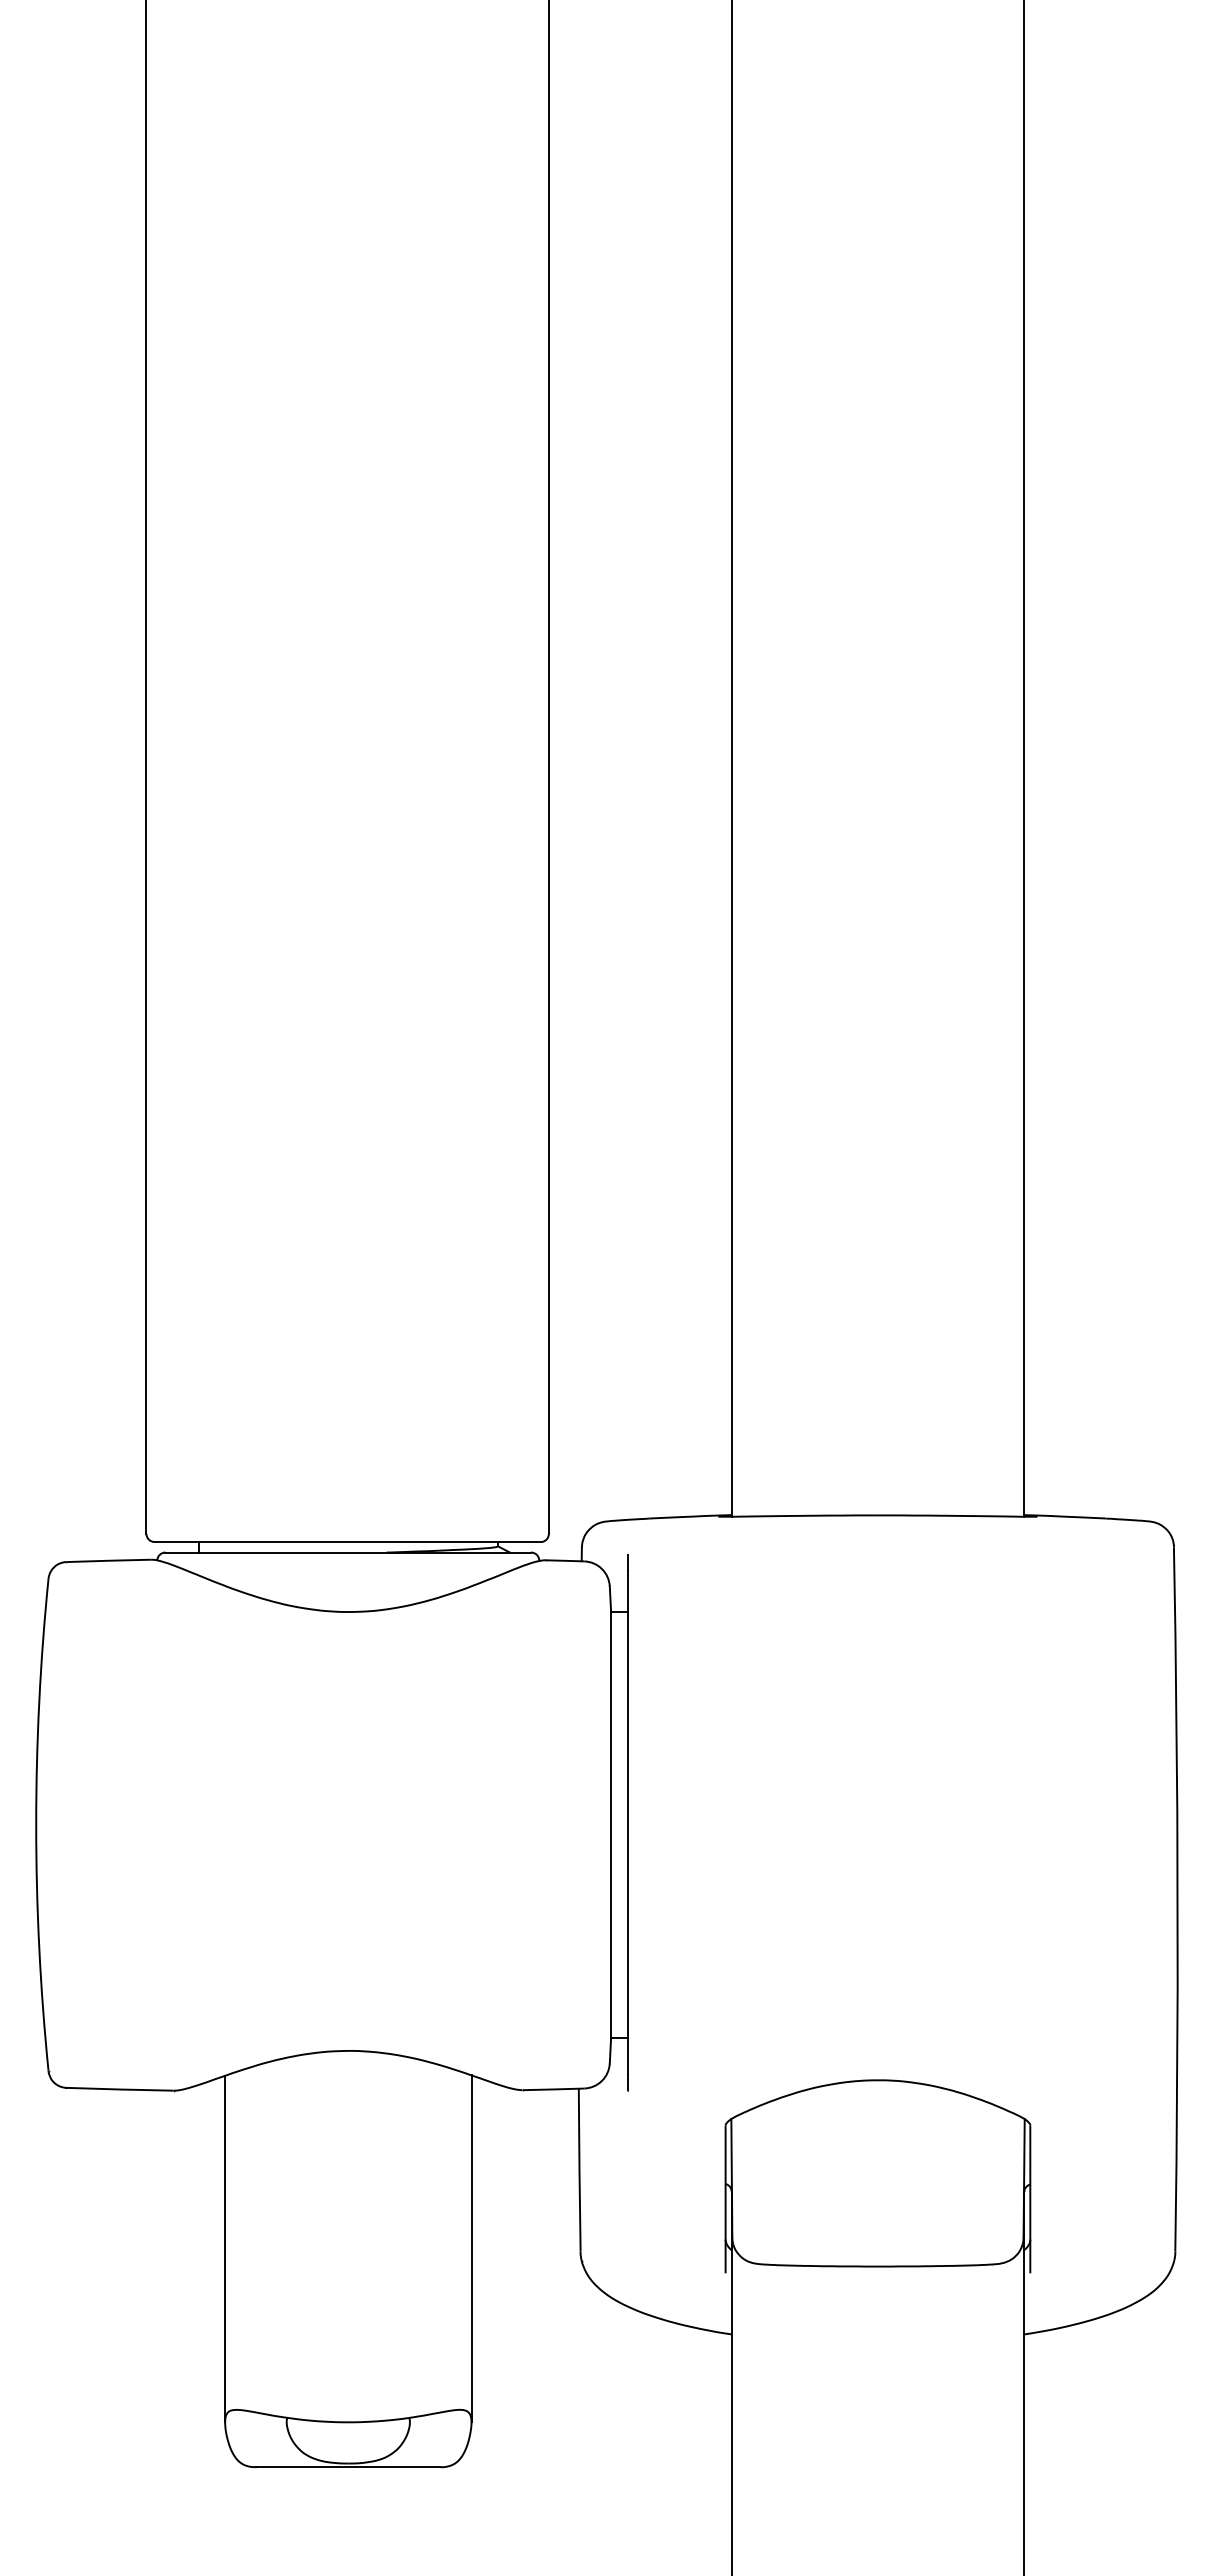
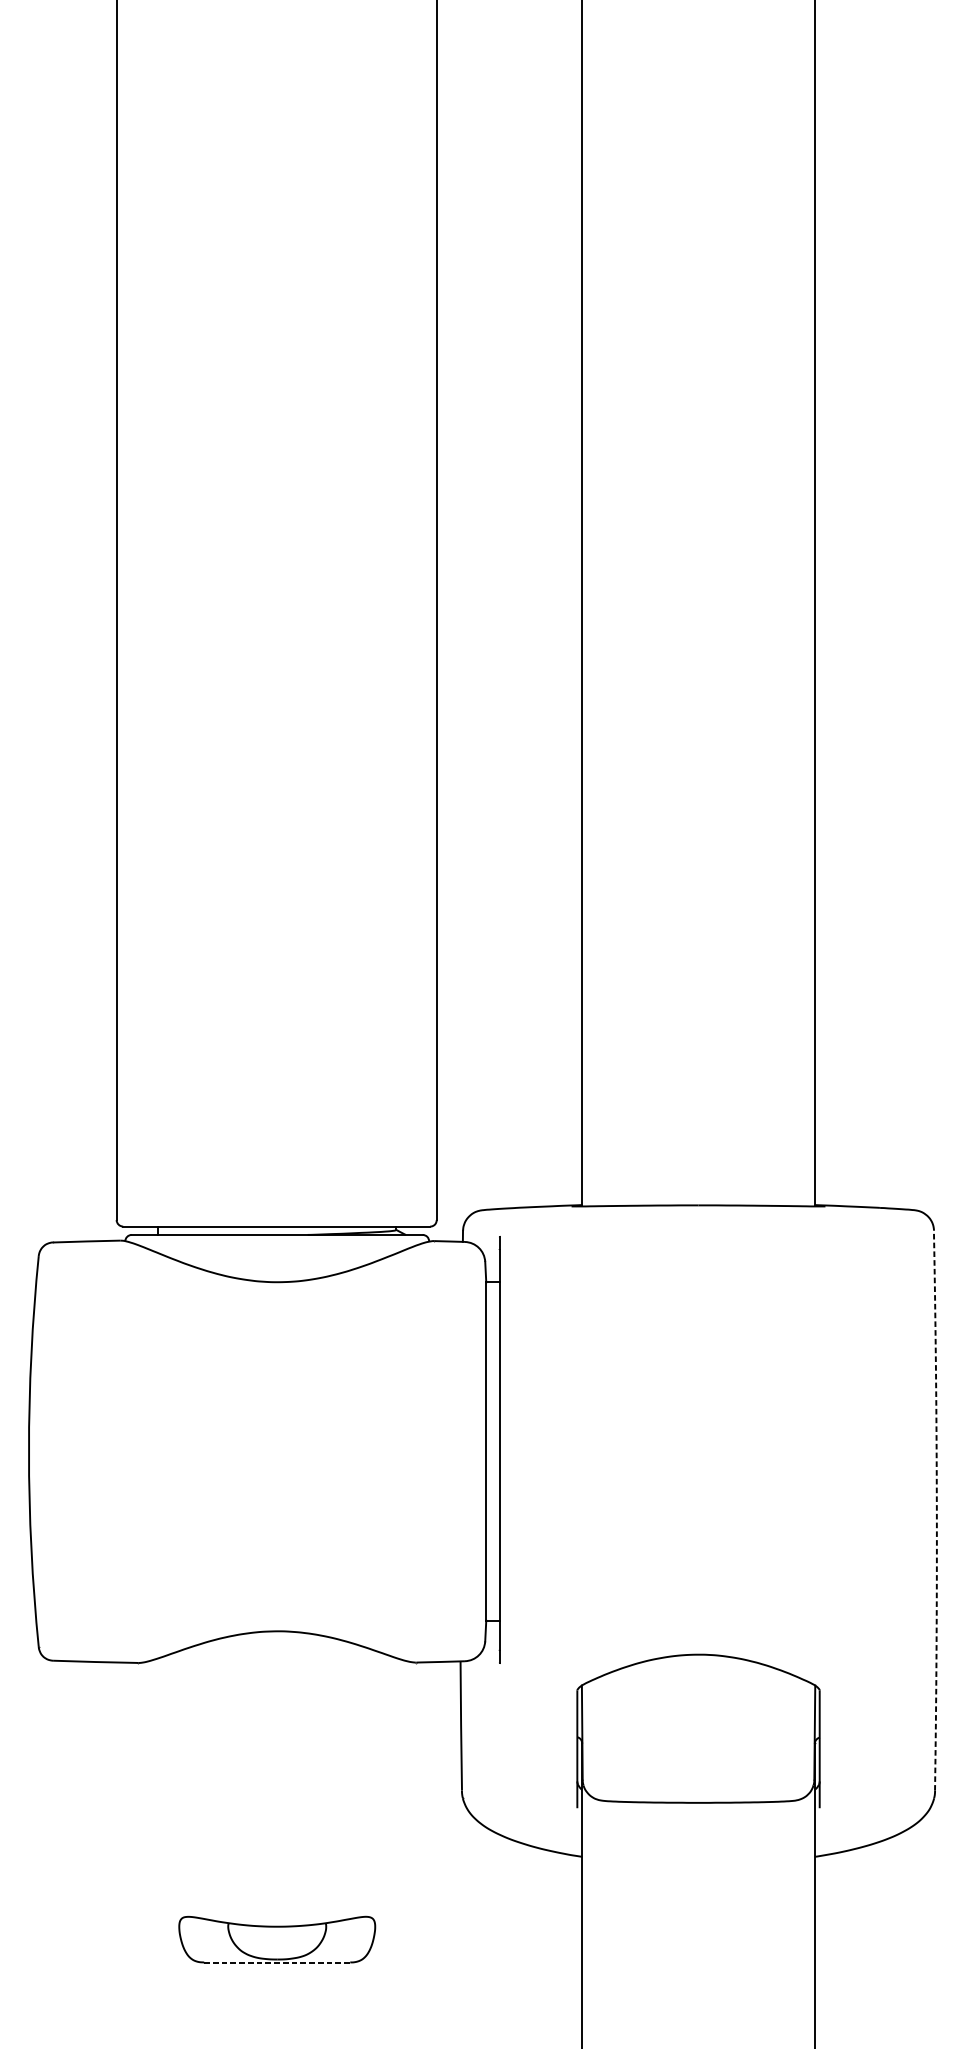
arc: (1177, 1899) -> (936, 1510), solid -> dashed
line: (225, 2248) -> (179, 1788), removed
line: (471, 2248) -> (375, 1788), removed
line: (348, 2467) -> (277, 1962), solid -> dashed

